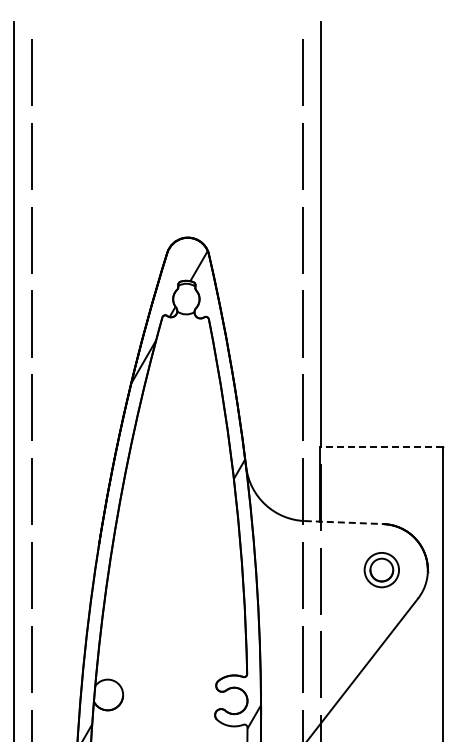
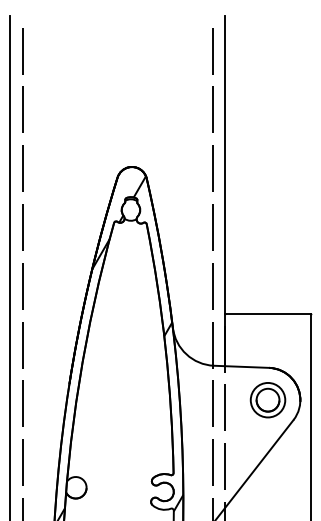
line: (381, 447) -> (267, 314), dashed -> solid
line: (344, 522) -> (241, 366), dashed -> solid
part: (381, 569) -> (267, 399), size x1.43

